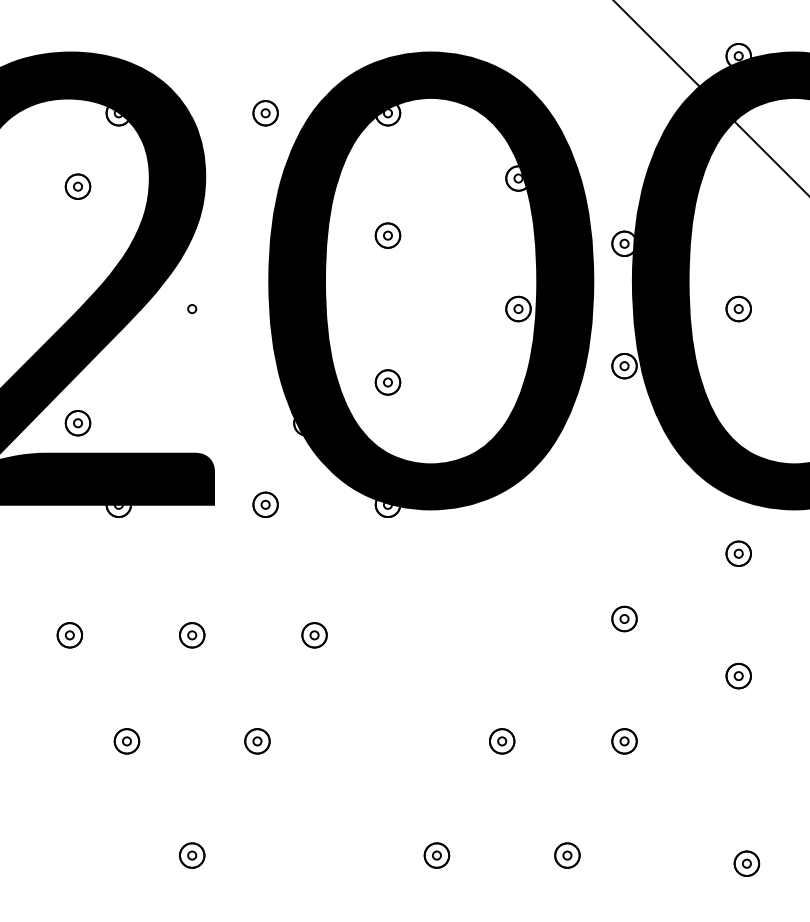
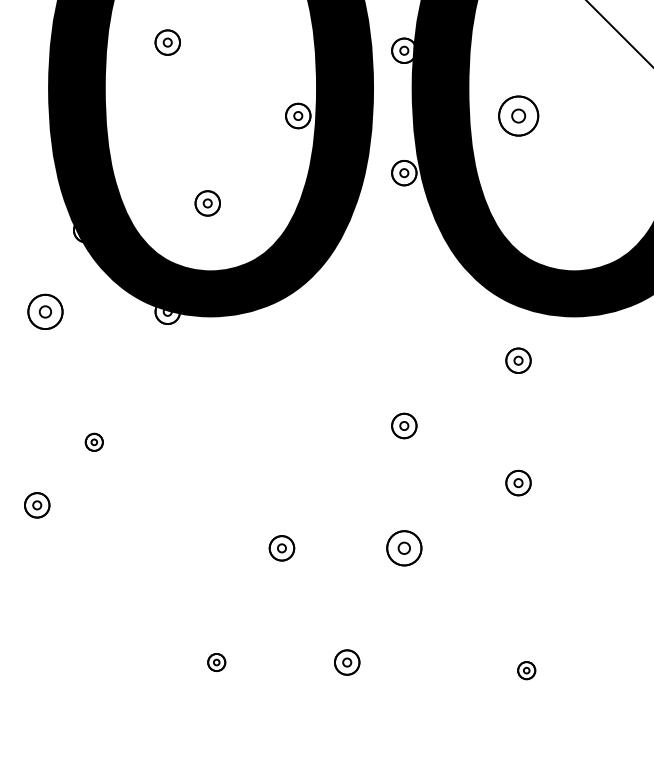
part: (738, 308) -> (518, 115), size x1.6
part: (387, 382) -> (207, 203), moved
part: (265, 504) -> (45, 311), size x1.4
part: (314, 635) -> (94, 442), size x0.7
part: (257, 741) -> (37, 505), moved
part: (624, 741) -> (404, 548), size x1.4
part: (436, 855) -> (216, 662), size x0.7
part: (746, 863) -> (526, 670), size x0.7

